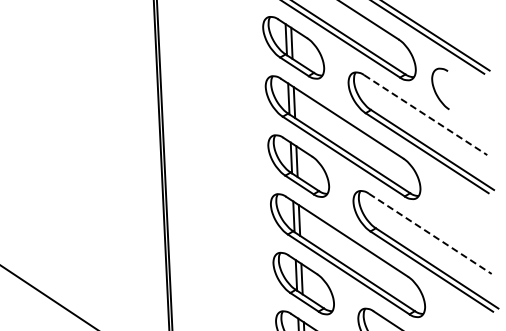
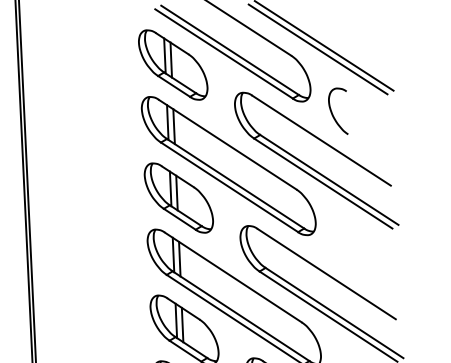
line: (426, 115) -> (322, 141), dashed -> solid
line: (430, 234) -> (327, 274), dashed -> solid

